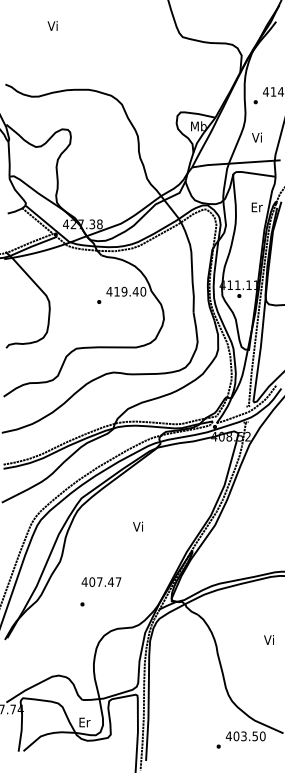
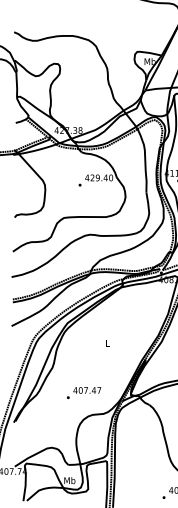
text: (116, 291) -> (92, 177), 419.40 -> 429.40
text: (137, 526) -> (106, 342), Vi -> L
text: (101, 581) -> (87, 390), moved
text: (84, 722) -> (69, 480), Er -> Mb

